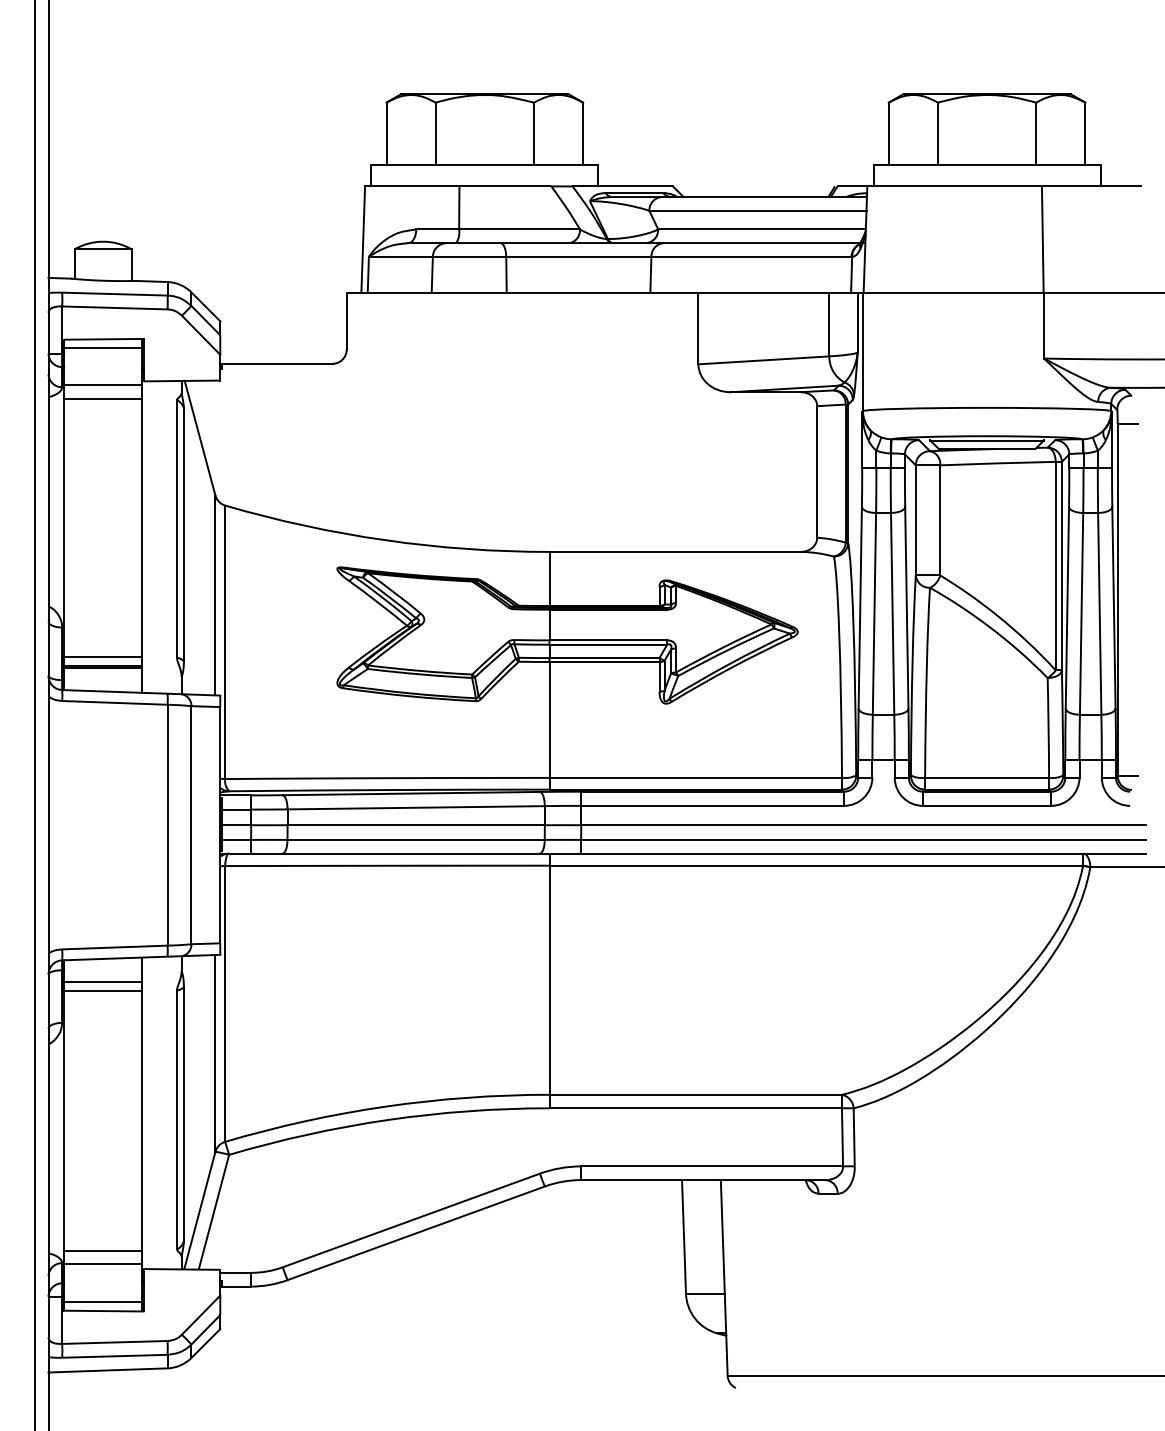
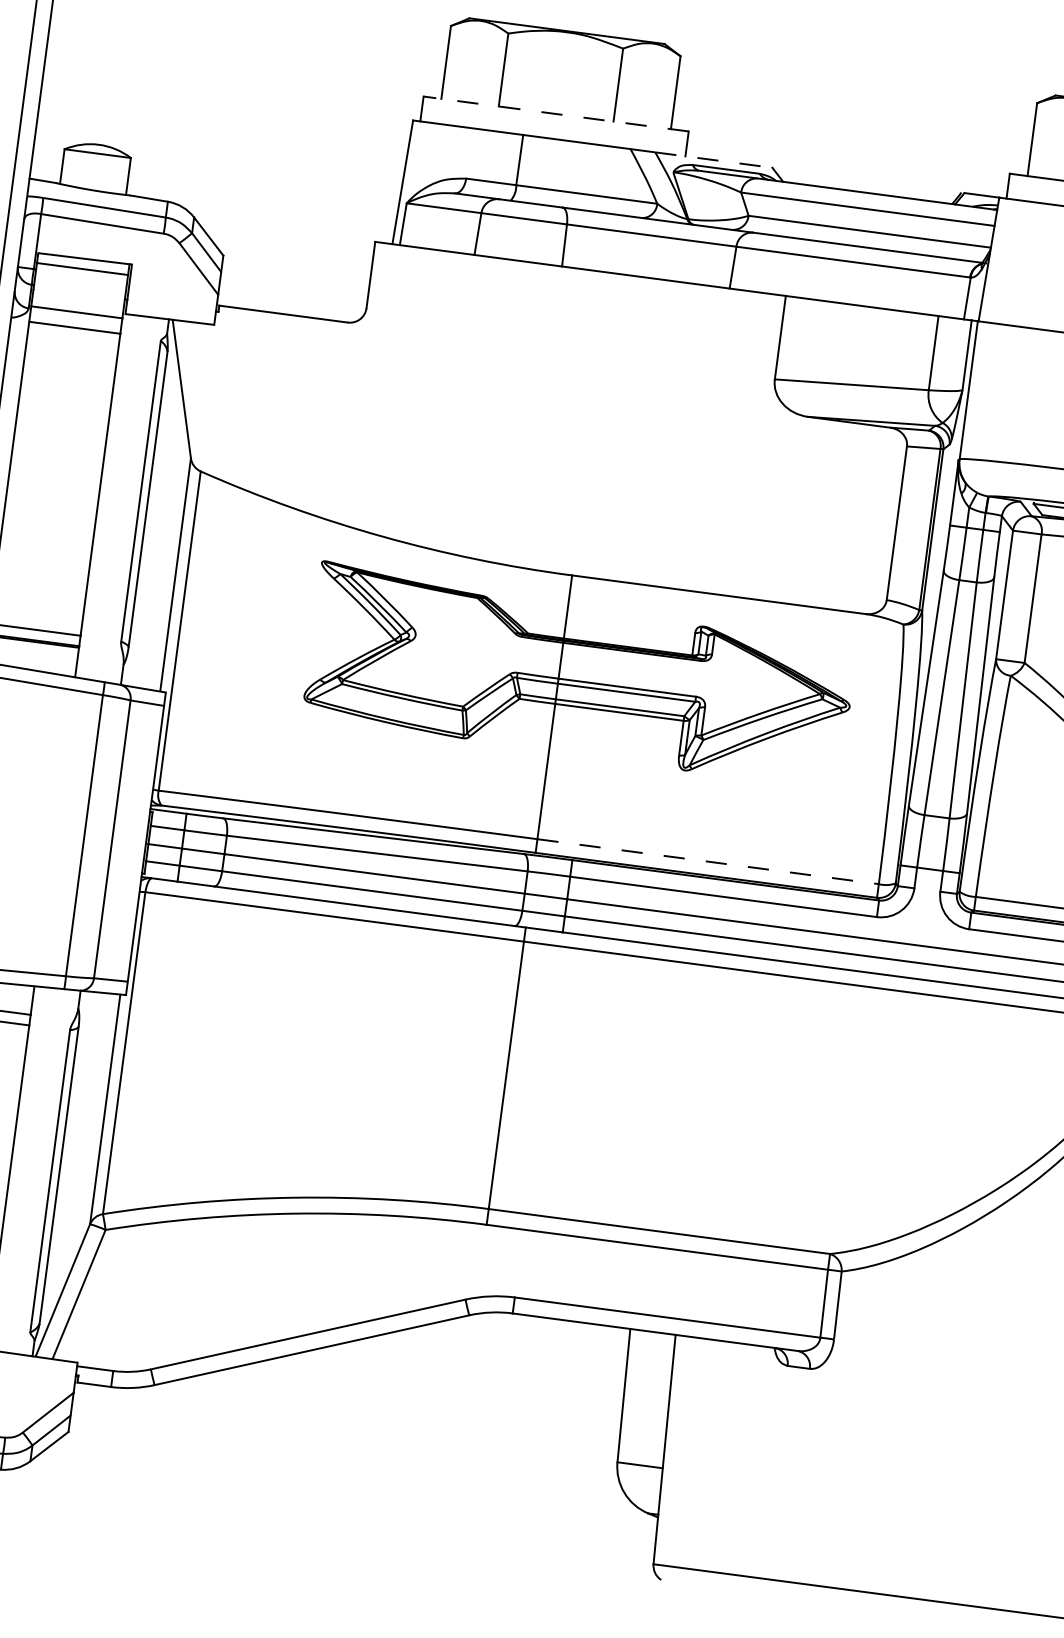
line: (484, 165) -> (555, 114), solid -> dashed
line: (623, 186) -> (714, 160), solid -> dashed
line: (696, 777) -> (709, 861), solid -> dashed

